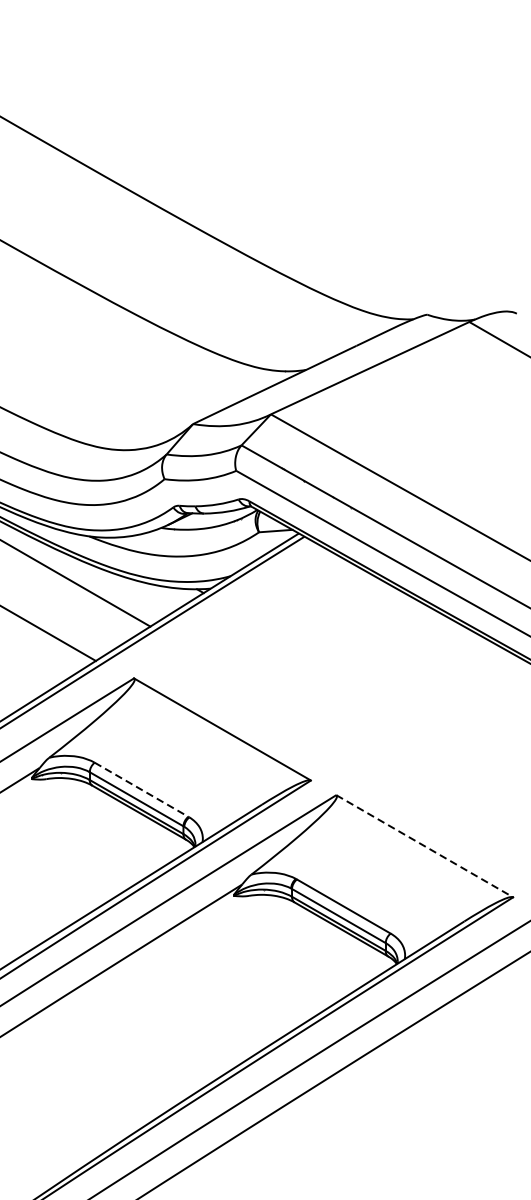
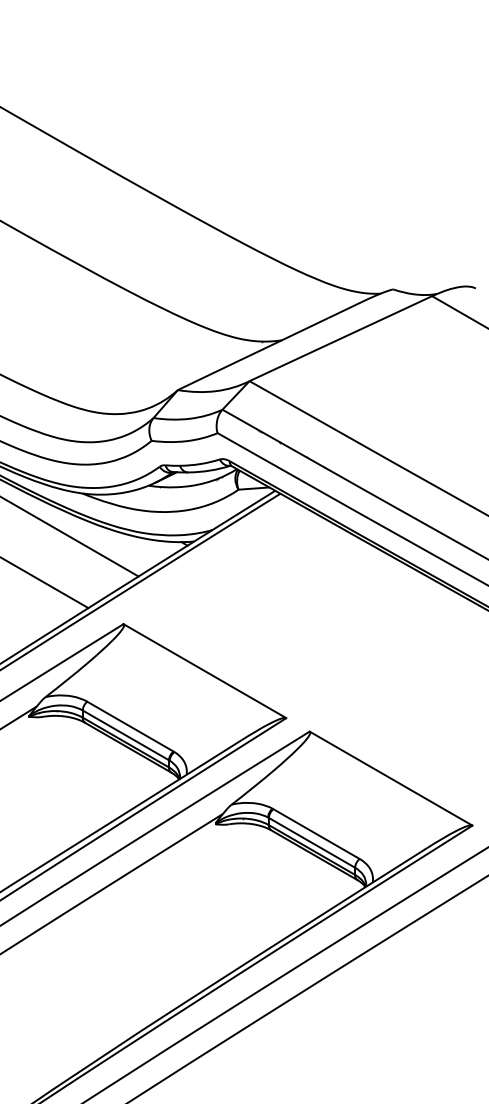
line: (141, 789) -> (130, 726), dashed -> solid
line: (425, 846) -> (391, 778), dashed -> solid

